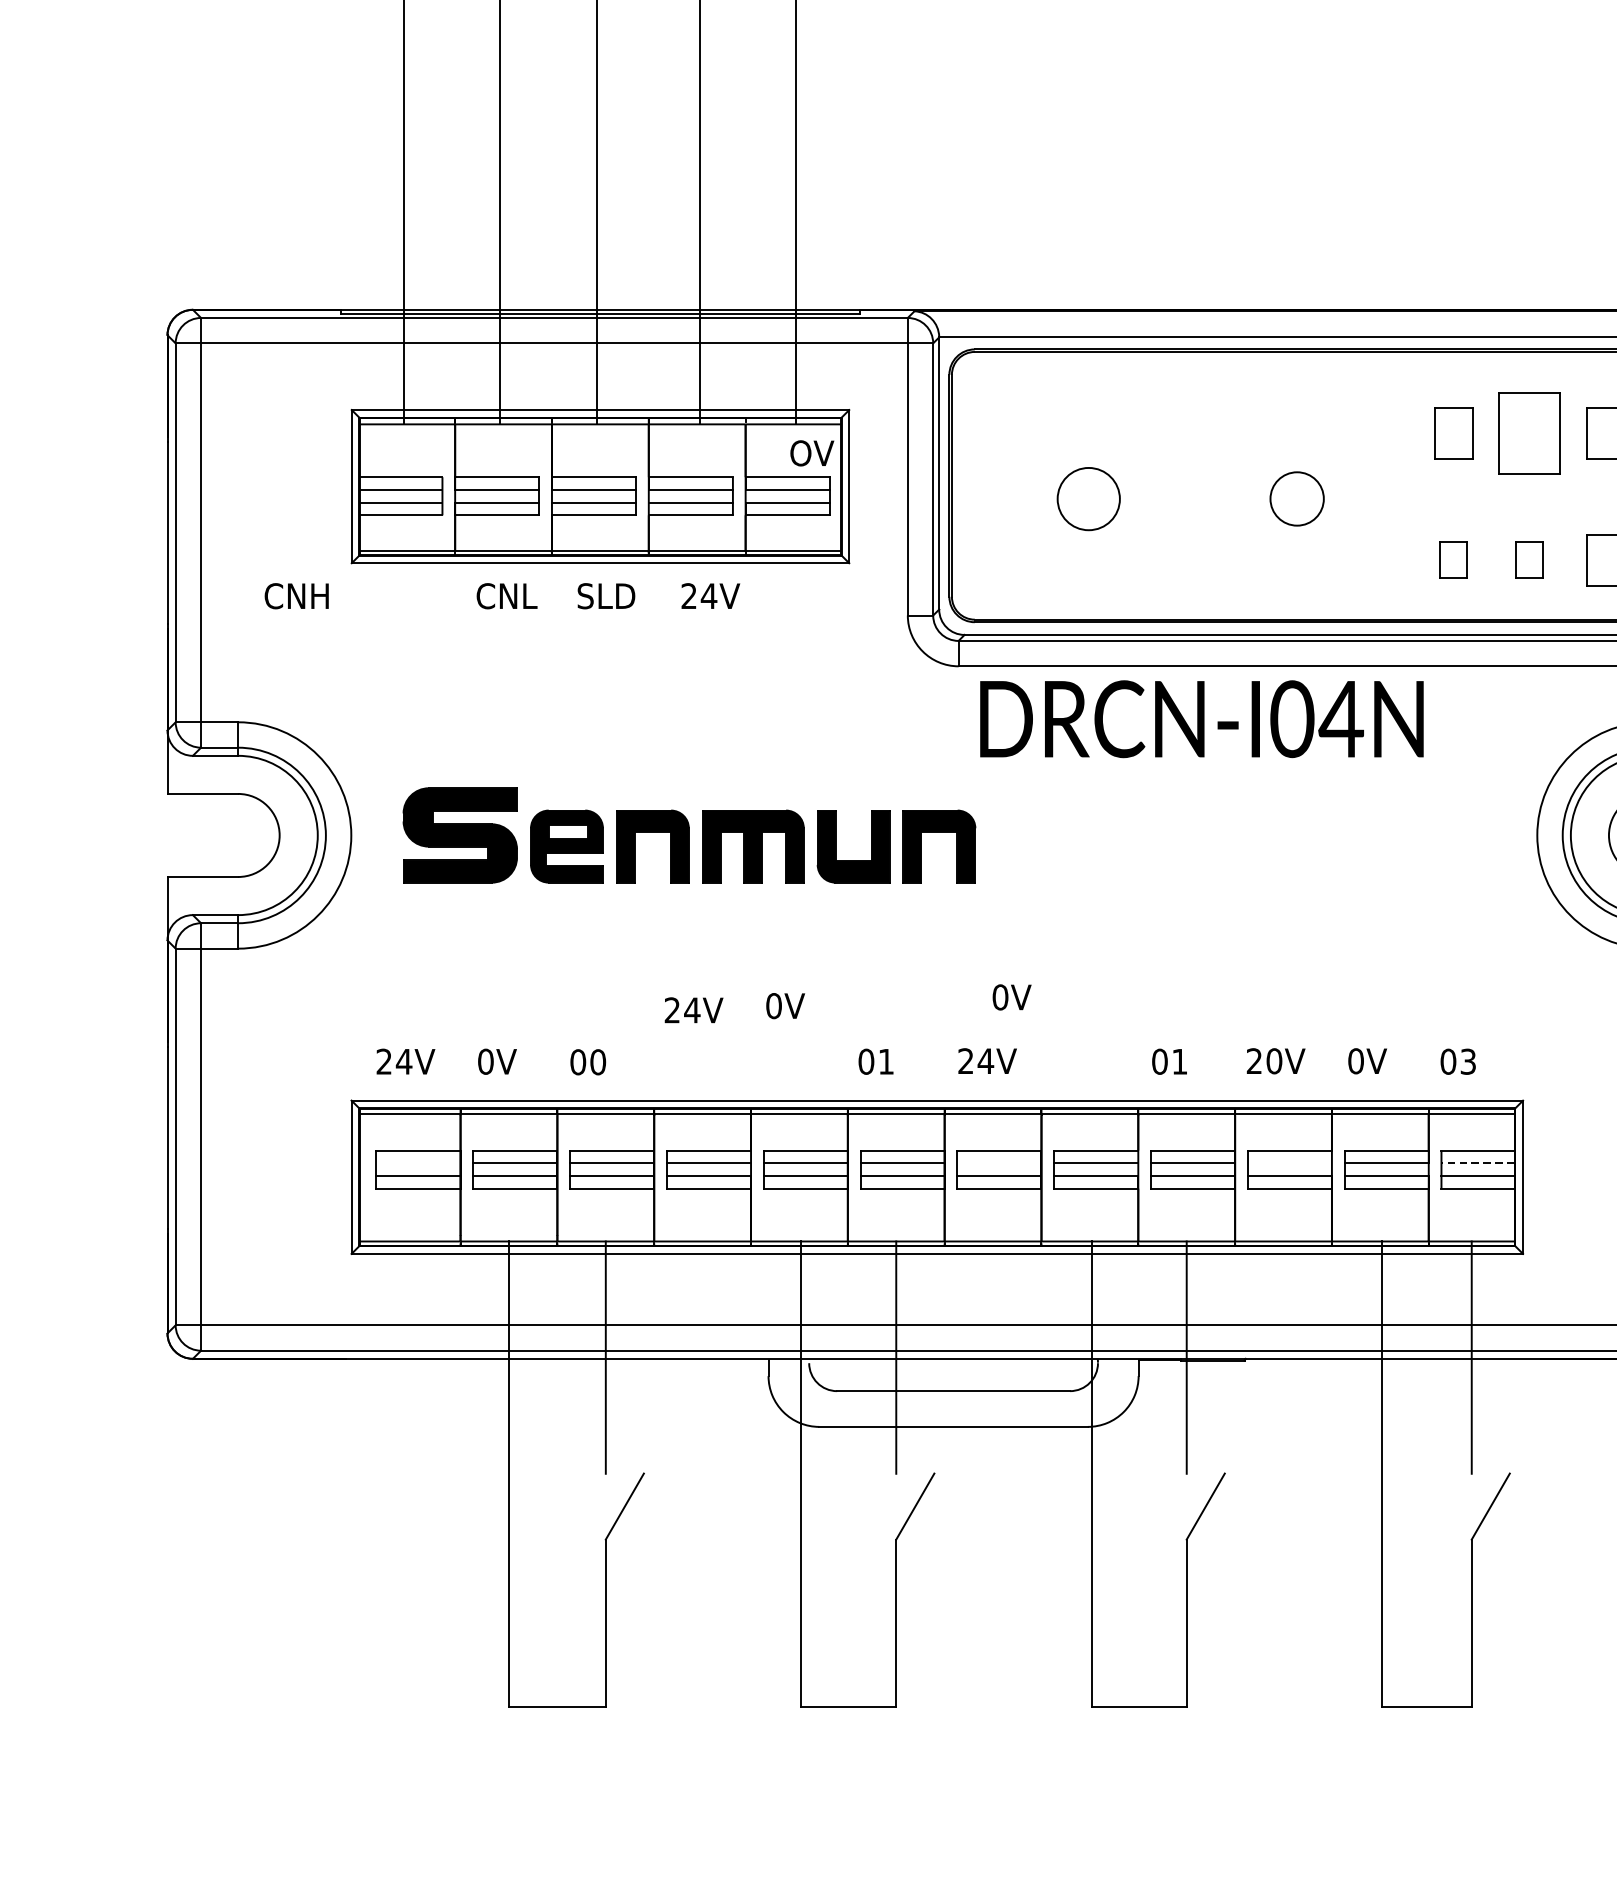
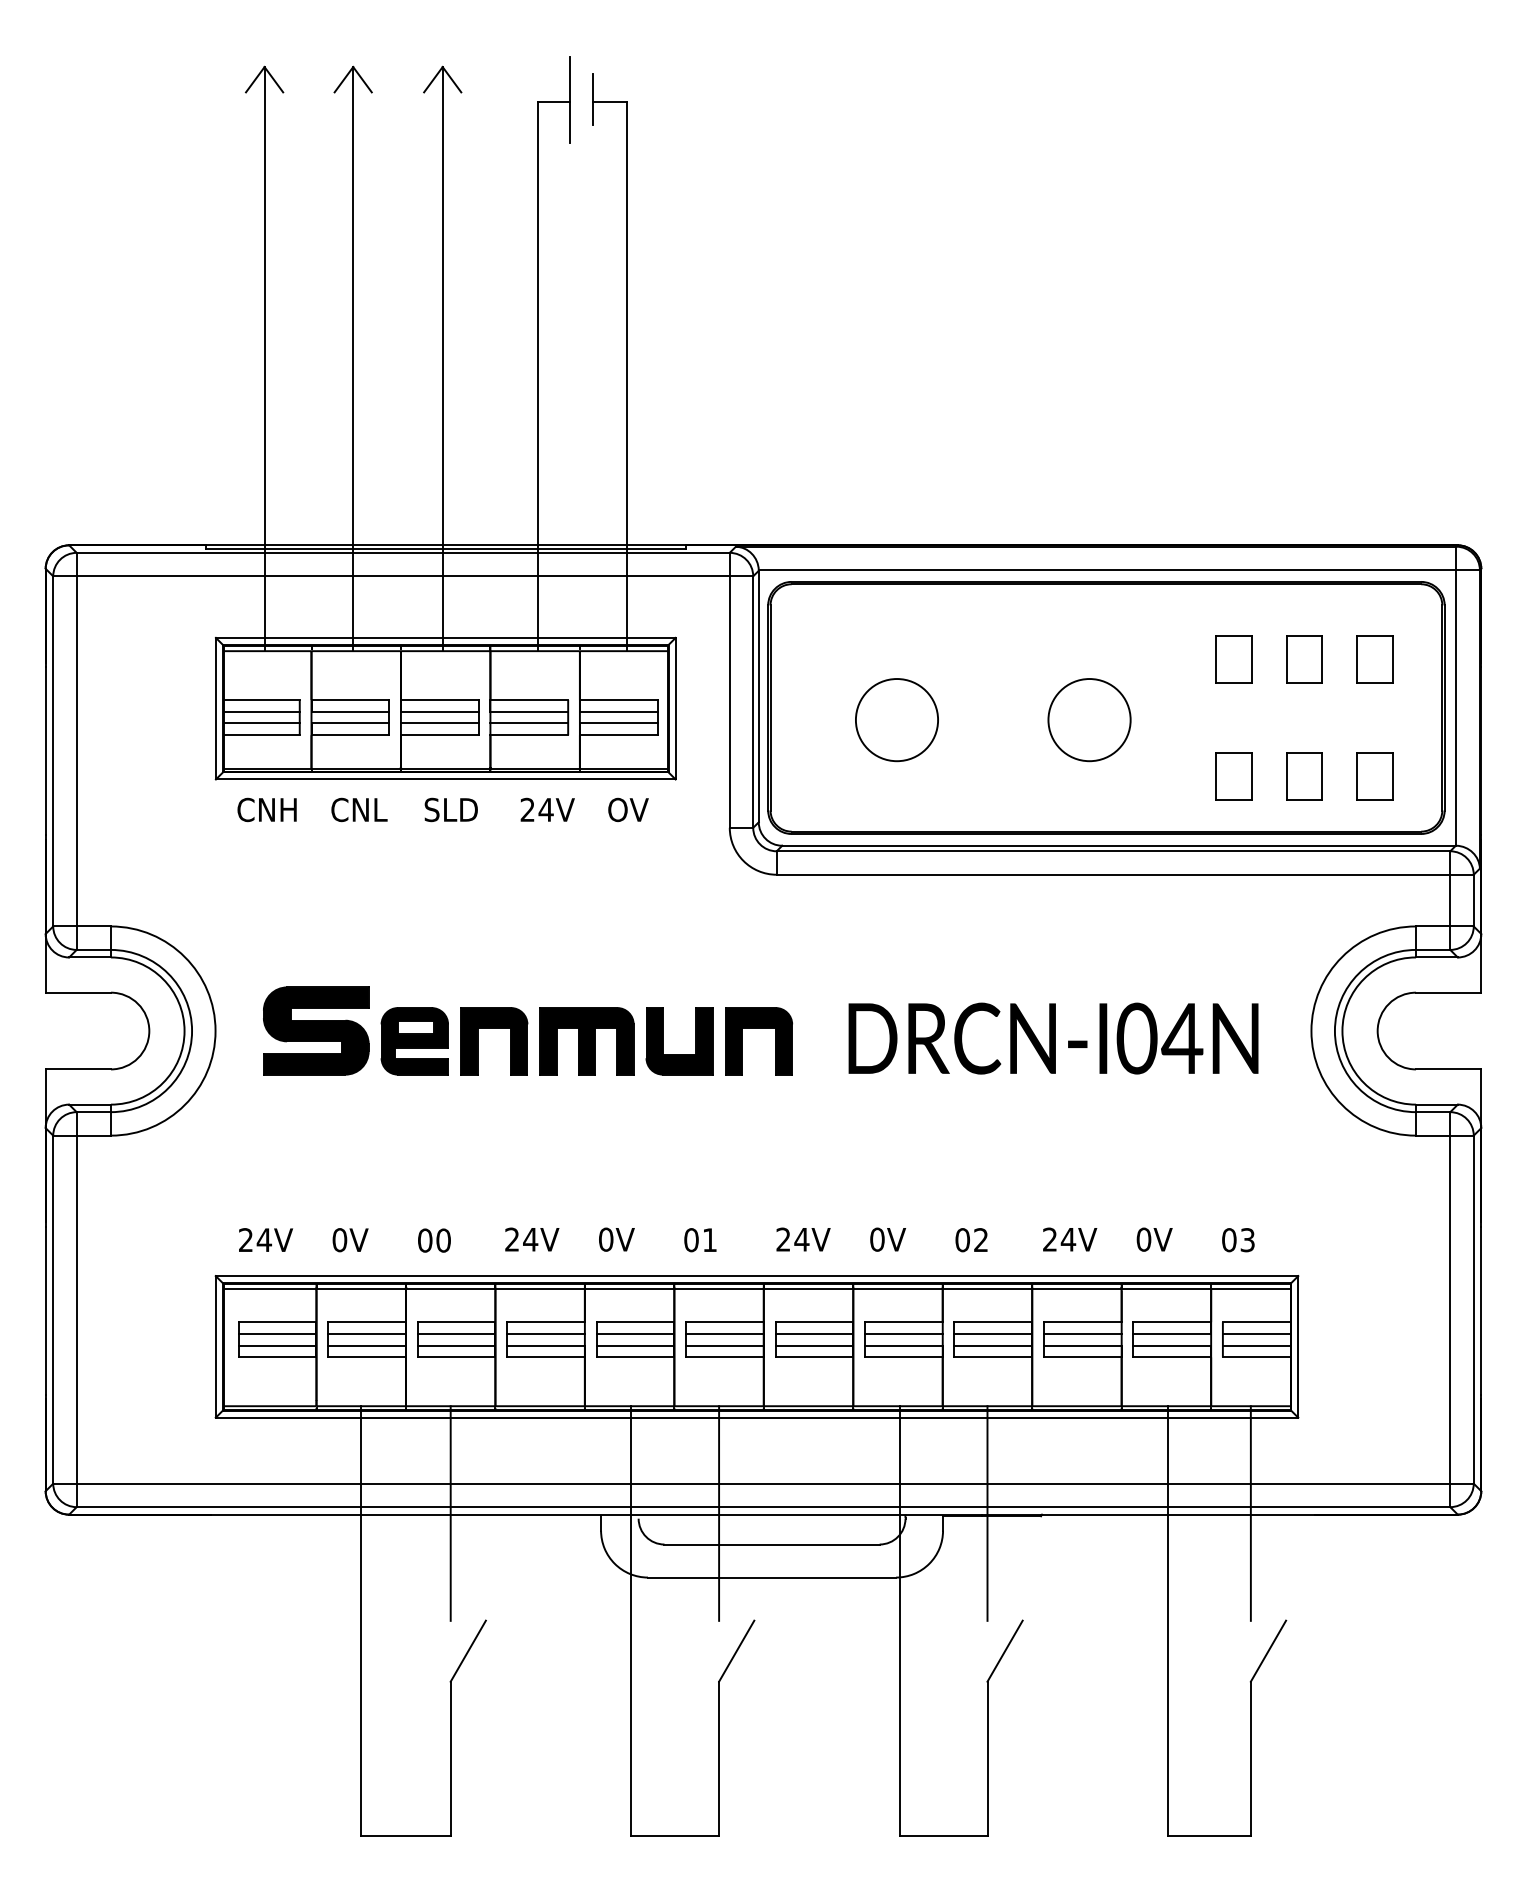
part: (1529, 433) -> (1304, 659), size x0.62
text: (812, 452) -> (628, 809), moved
circle: (1088, 499) -> (896, 720), size x1.43
circle: (1297, 499) -> (1089, 720), size x1.67
part: (1452, 560) -> (1233, 776), size x1.43
part: (1529, 560) -> (1304, 776), size x1.43
text: (296, 595) -> (266, 809), moved
text: (1201, 719) -> (1053, 1038), moved
text: (1012, 997) -> (888, 1239), moved
text: (785, 1005) -> (616, 1239), moved
text: (694, 1010) -> (532, 1239), moved
text: (1179, 1061) -> (980, 1239), 01 -> 02
text: (1274, 1061) -> (1068, 1239), 20V -> 24V
line: (418, 1162) -> (277, 1333), added
line: (999, 1162) -> (814, 1333), added
line: (1289, 1162) -> (1082, 1333), added
line: (1477, 1162) -> (1256, 1333), dashed -> solid

